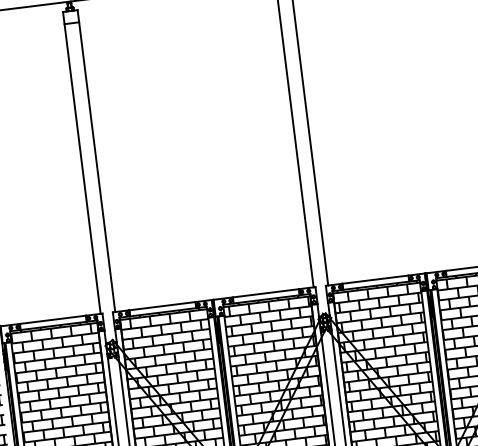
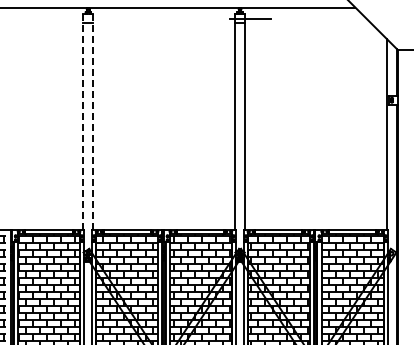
line: (96, 160) -> (93, 121), solid -> dashed
line: (82, 162) -> (83, 121), solid -> dashed

